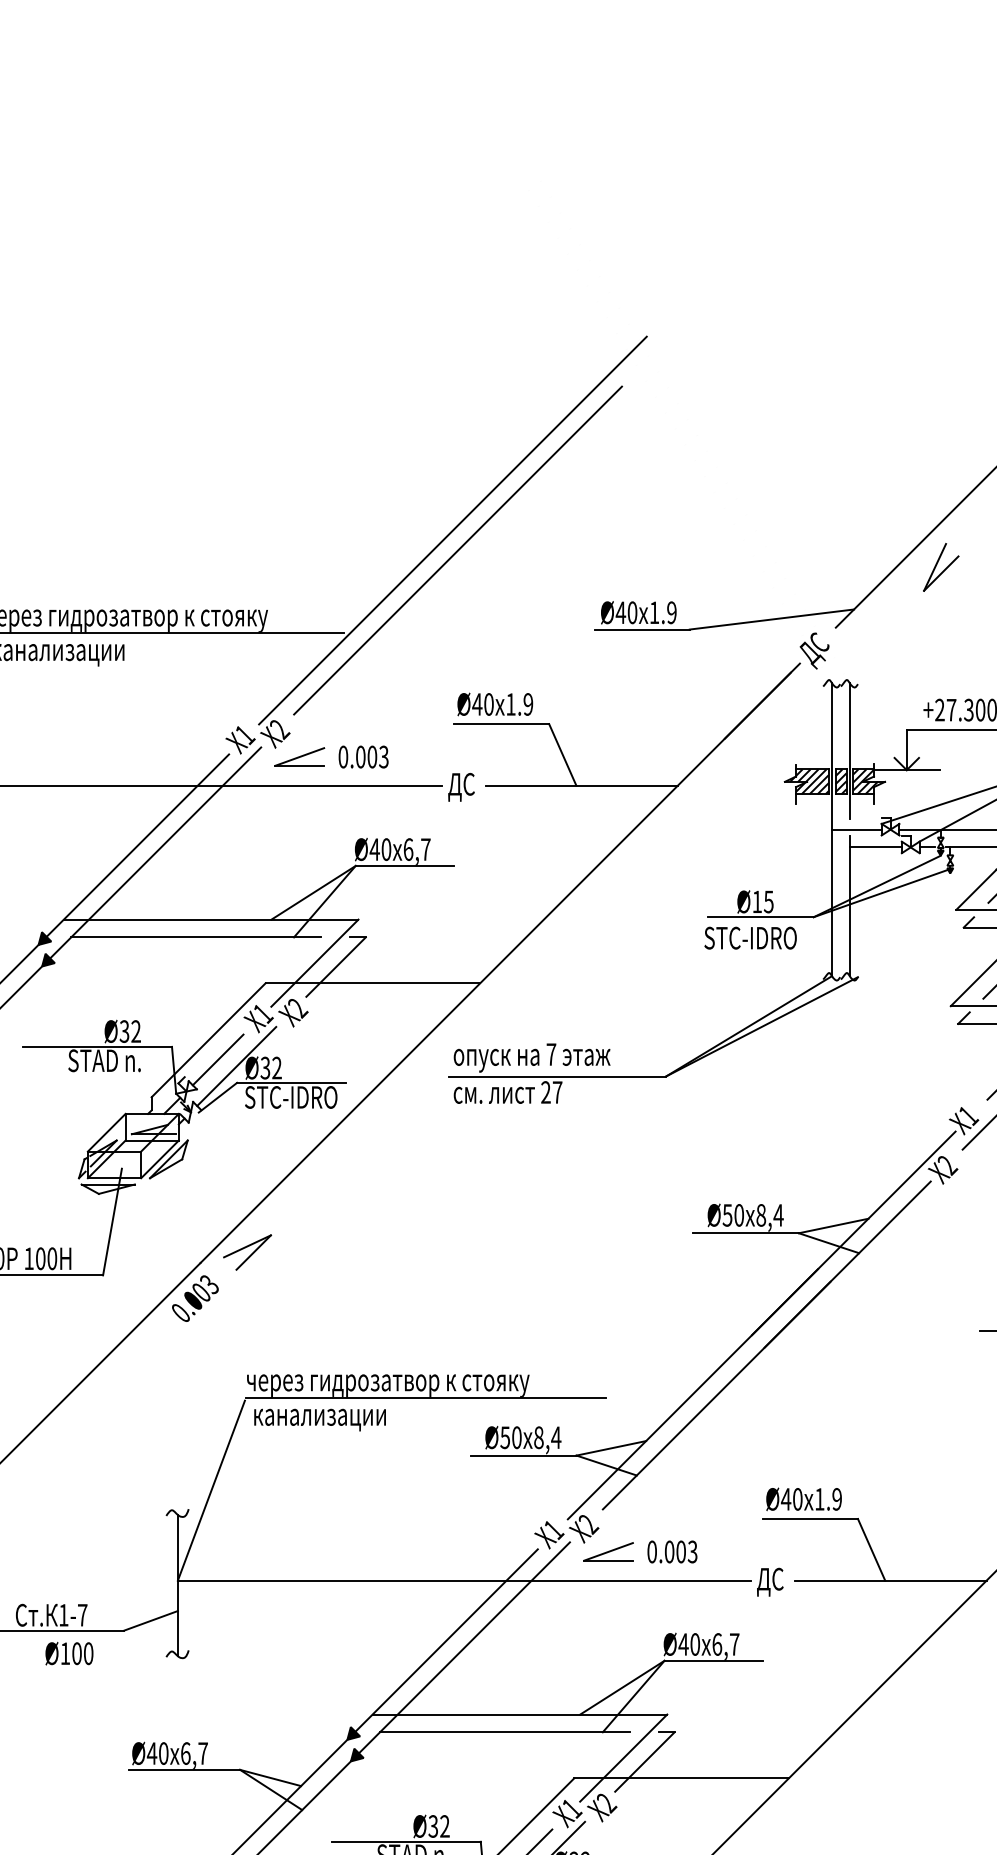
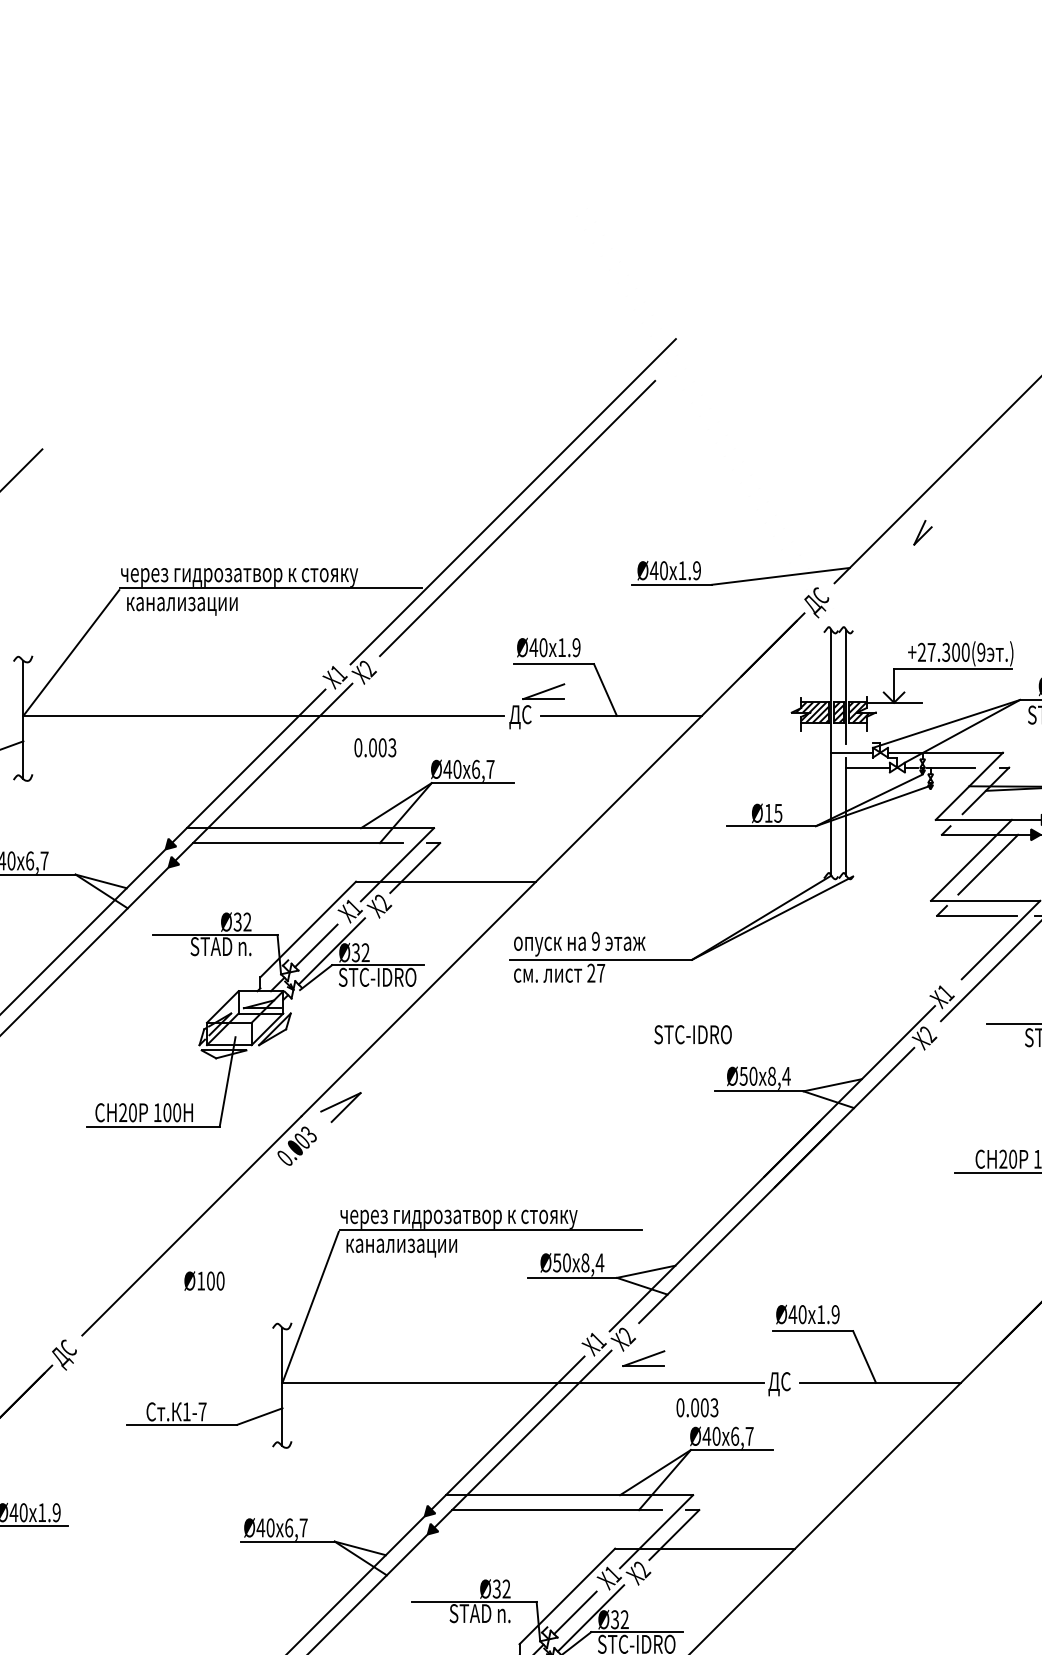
part: (940, 567) -> (922, 532), size x0.6
part: (299, 756) -> (543, 691), moved
text: (363, 756) -> (375, 747), moved
text: (749, 937) -> (692, 1034), moved
text: (550, 1053) -> (595, 940), 7 -> 9
text: (672, 1551) -> (697, 1407), moved
text: (69, 1652) -> (204, 1280), moved

